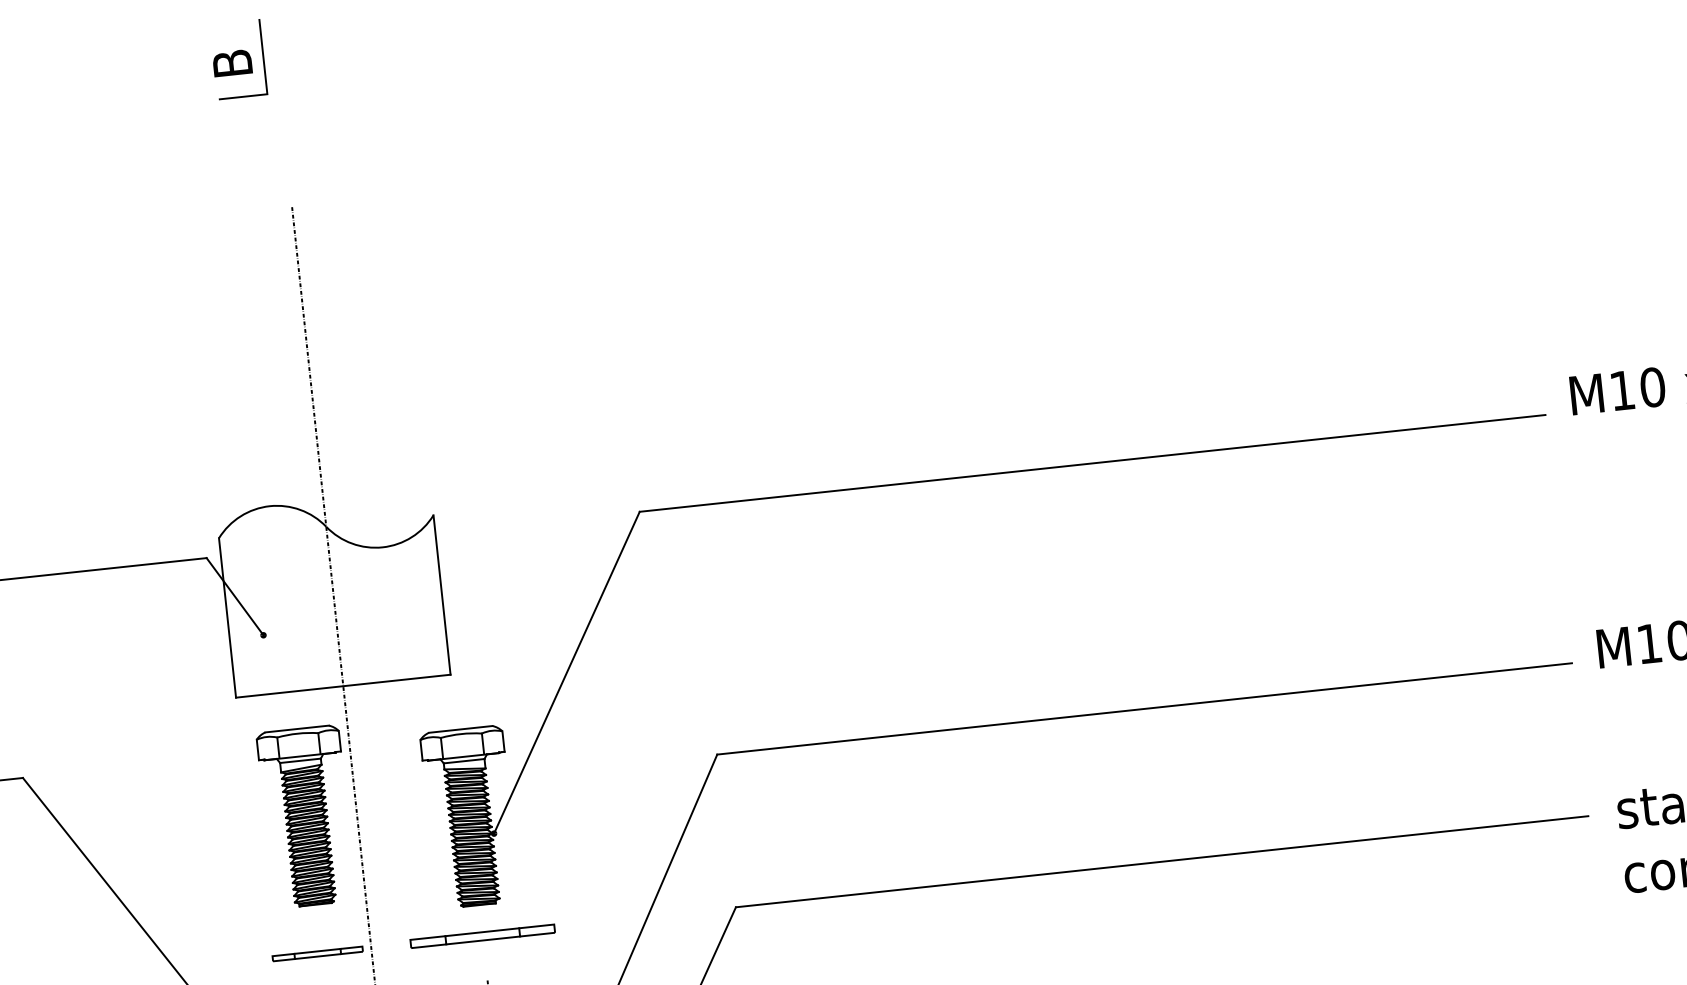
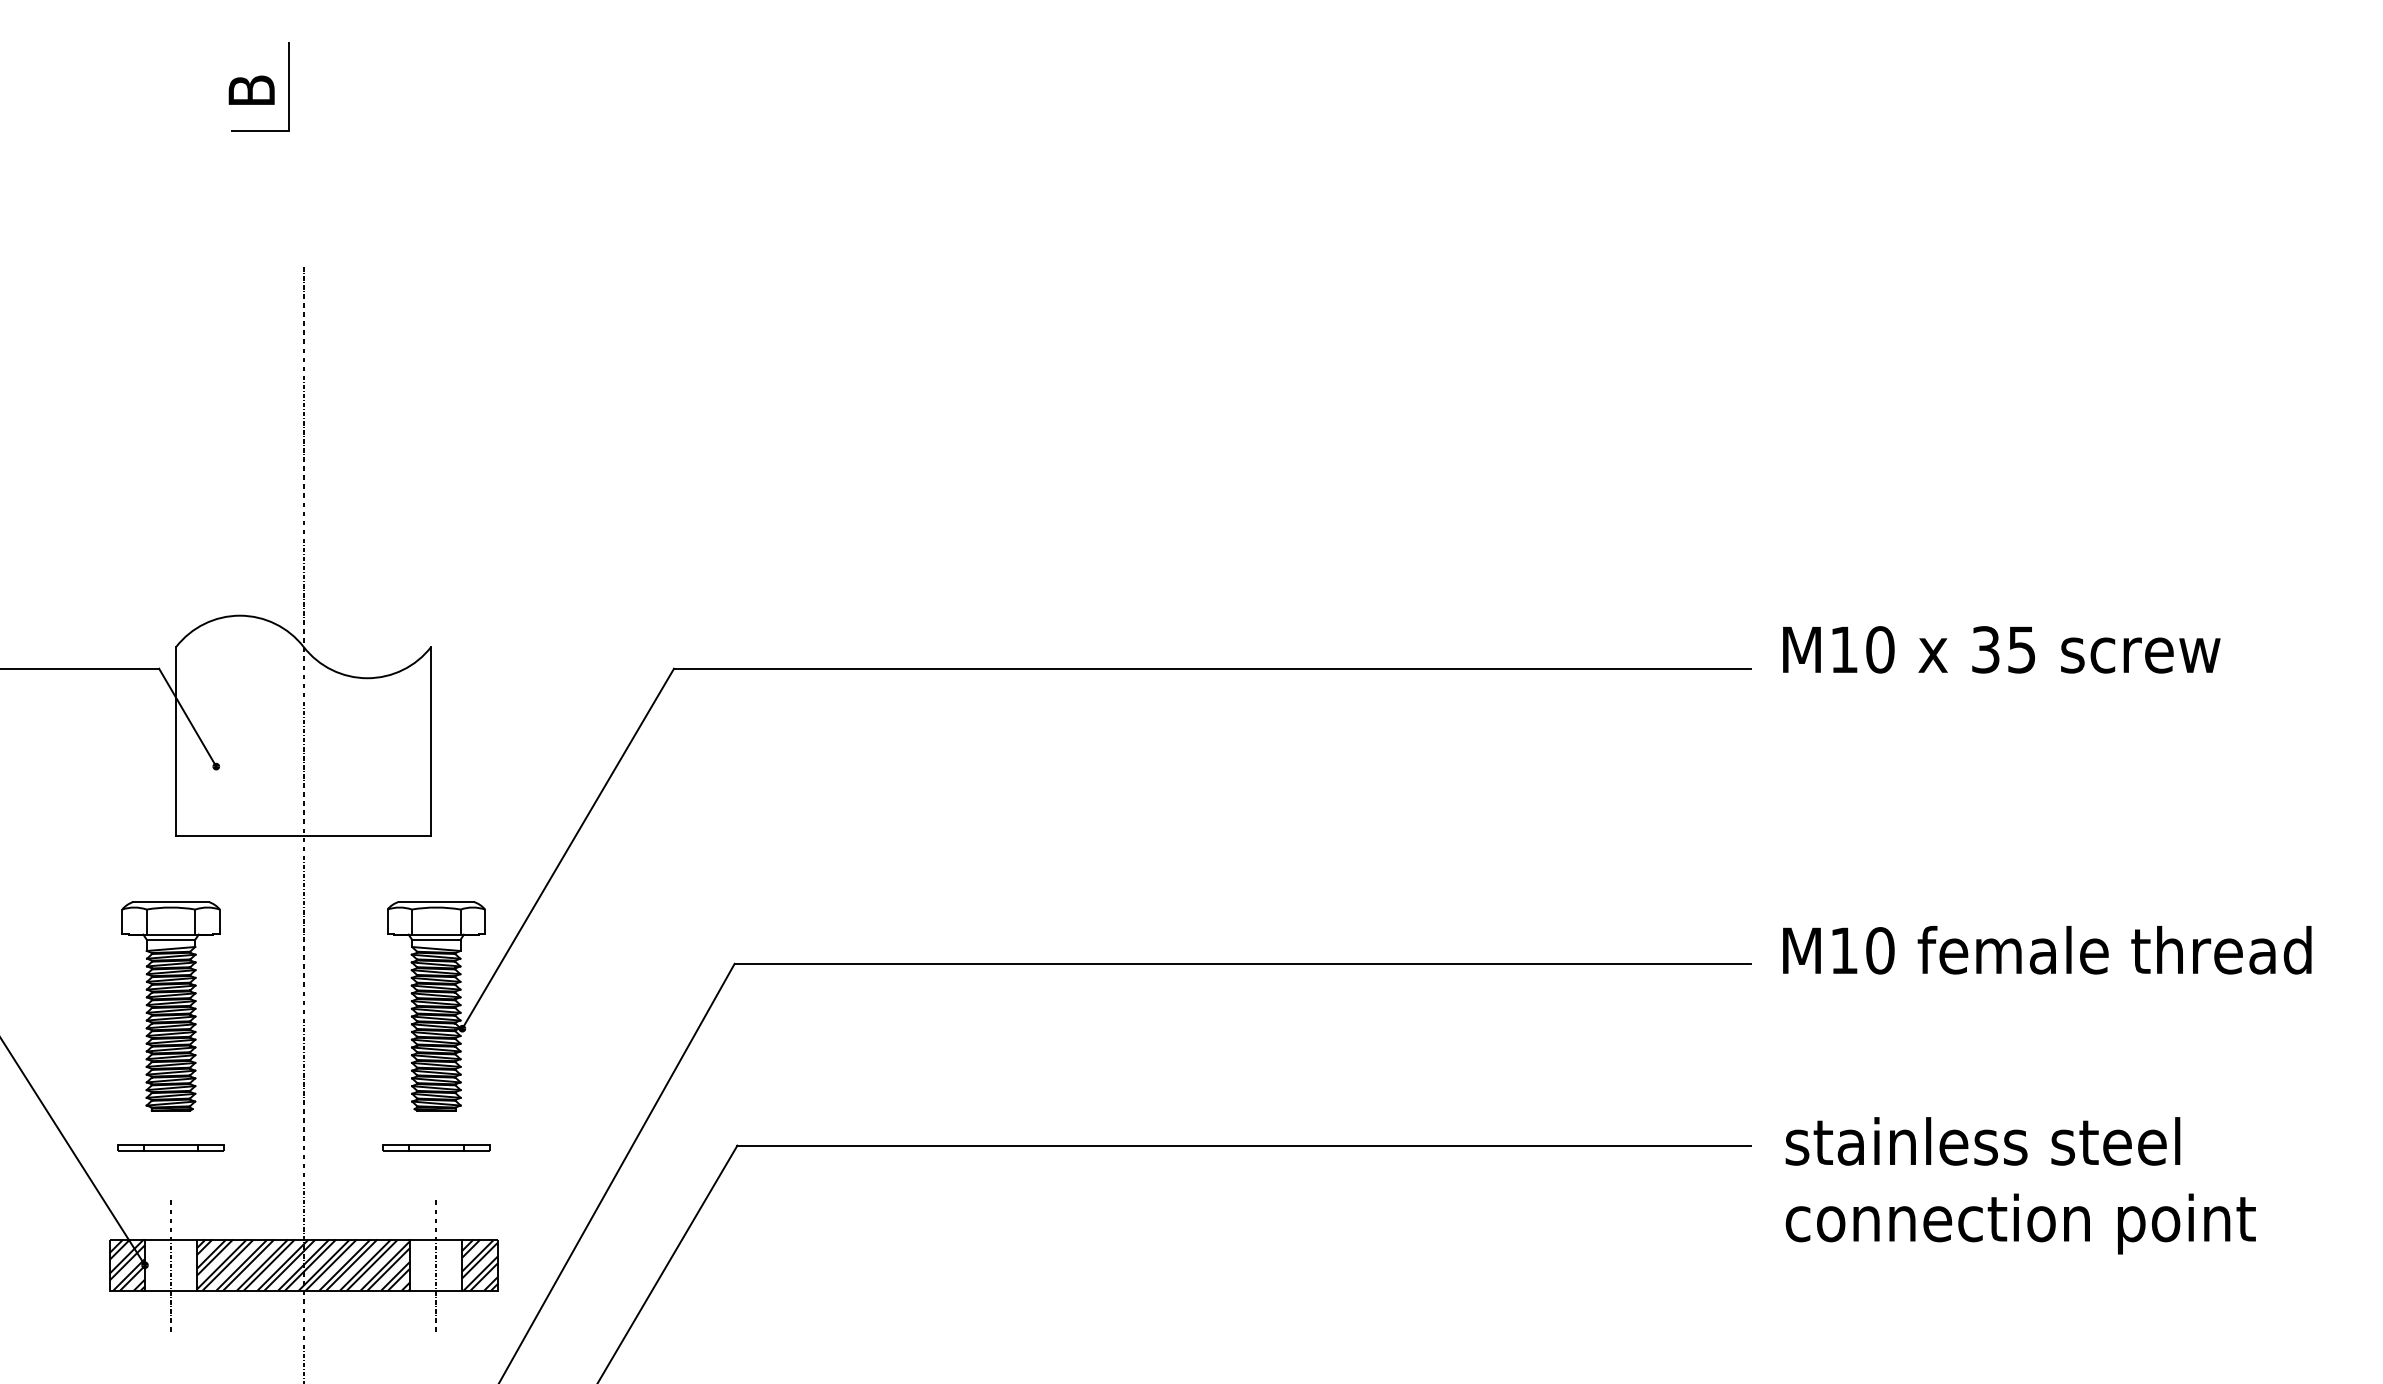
part: (306, 816) -> (170, 1006), moved
part: (482, 935) -> (436, 1147), size x0.62
part: (317, 953) -> (170, 1147), moved

